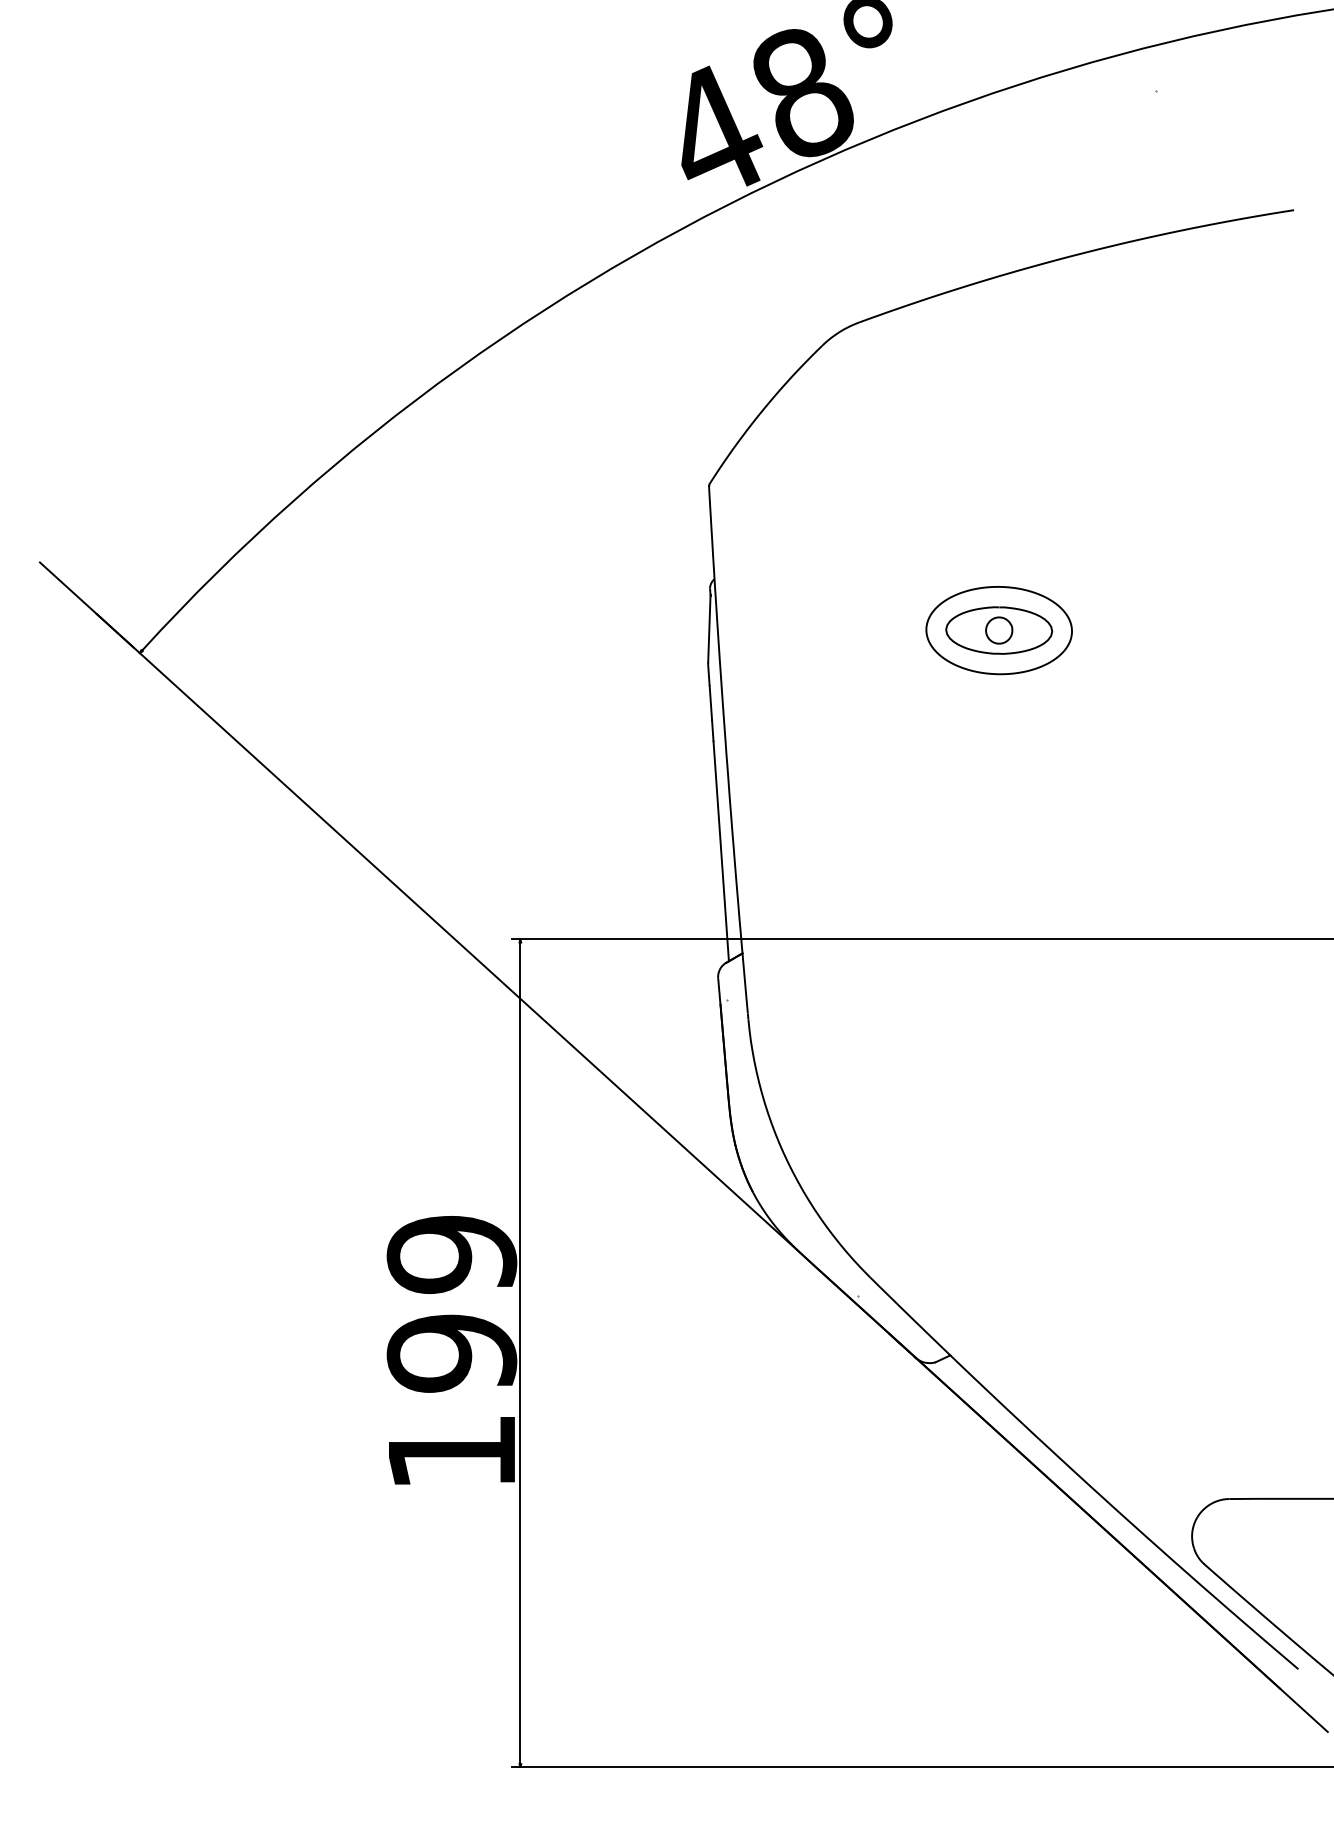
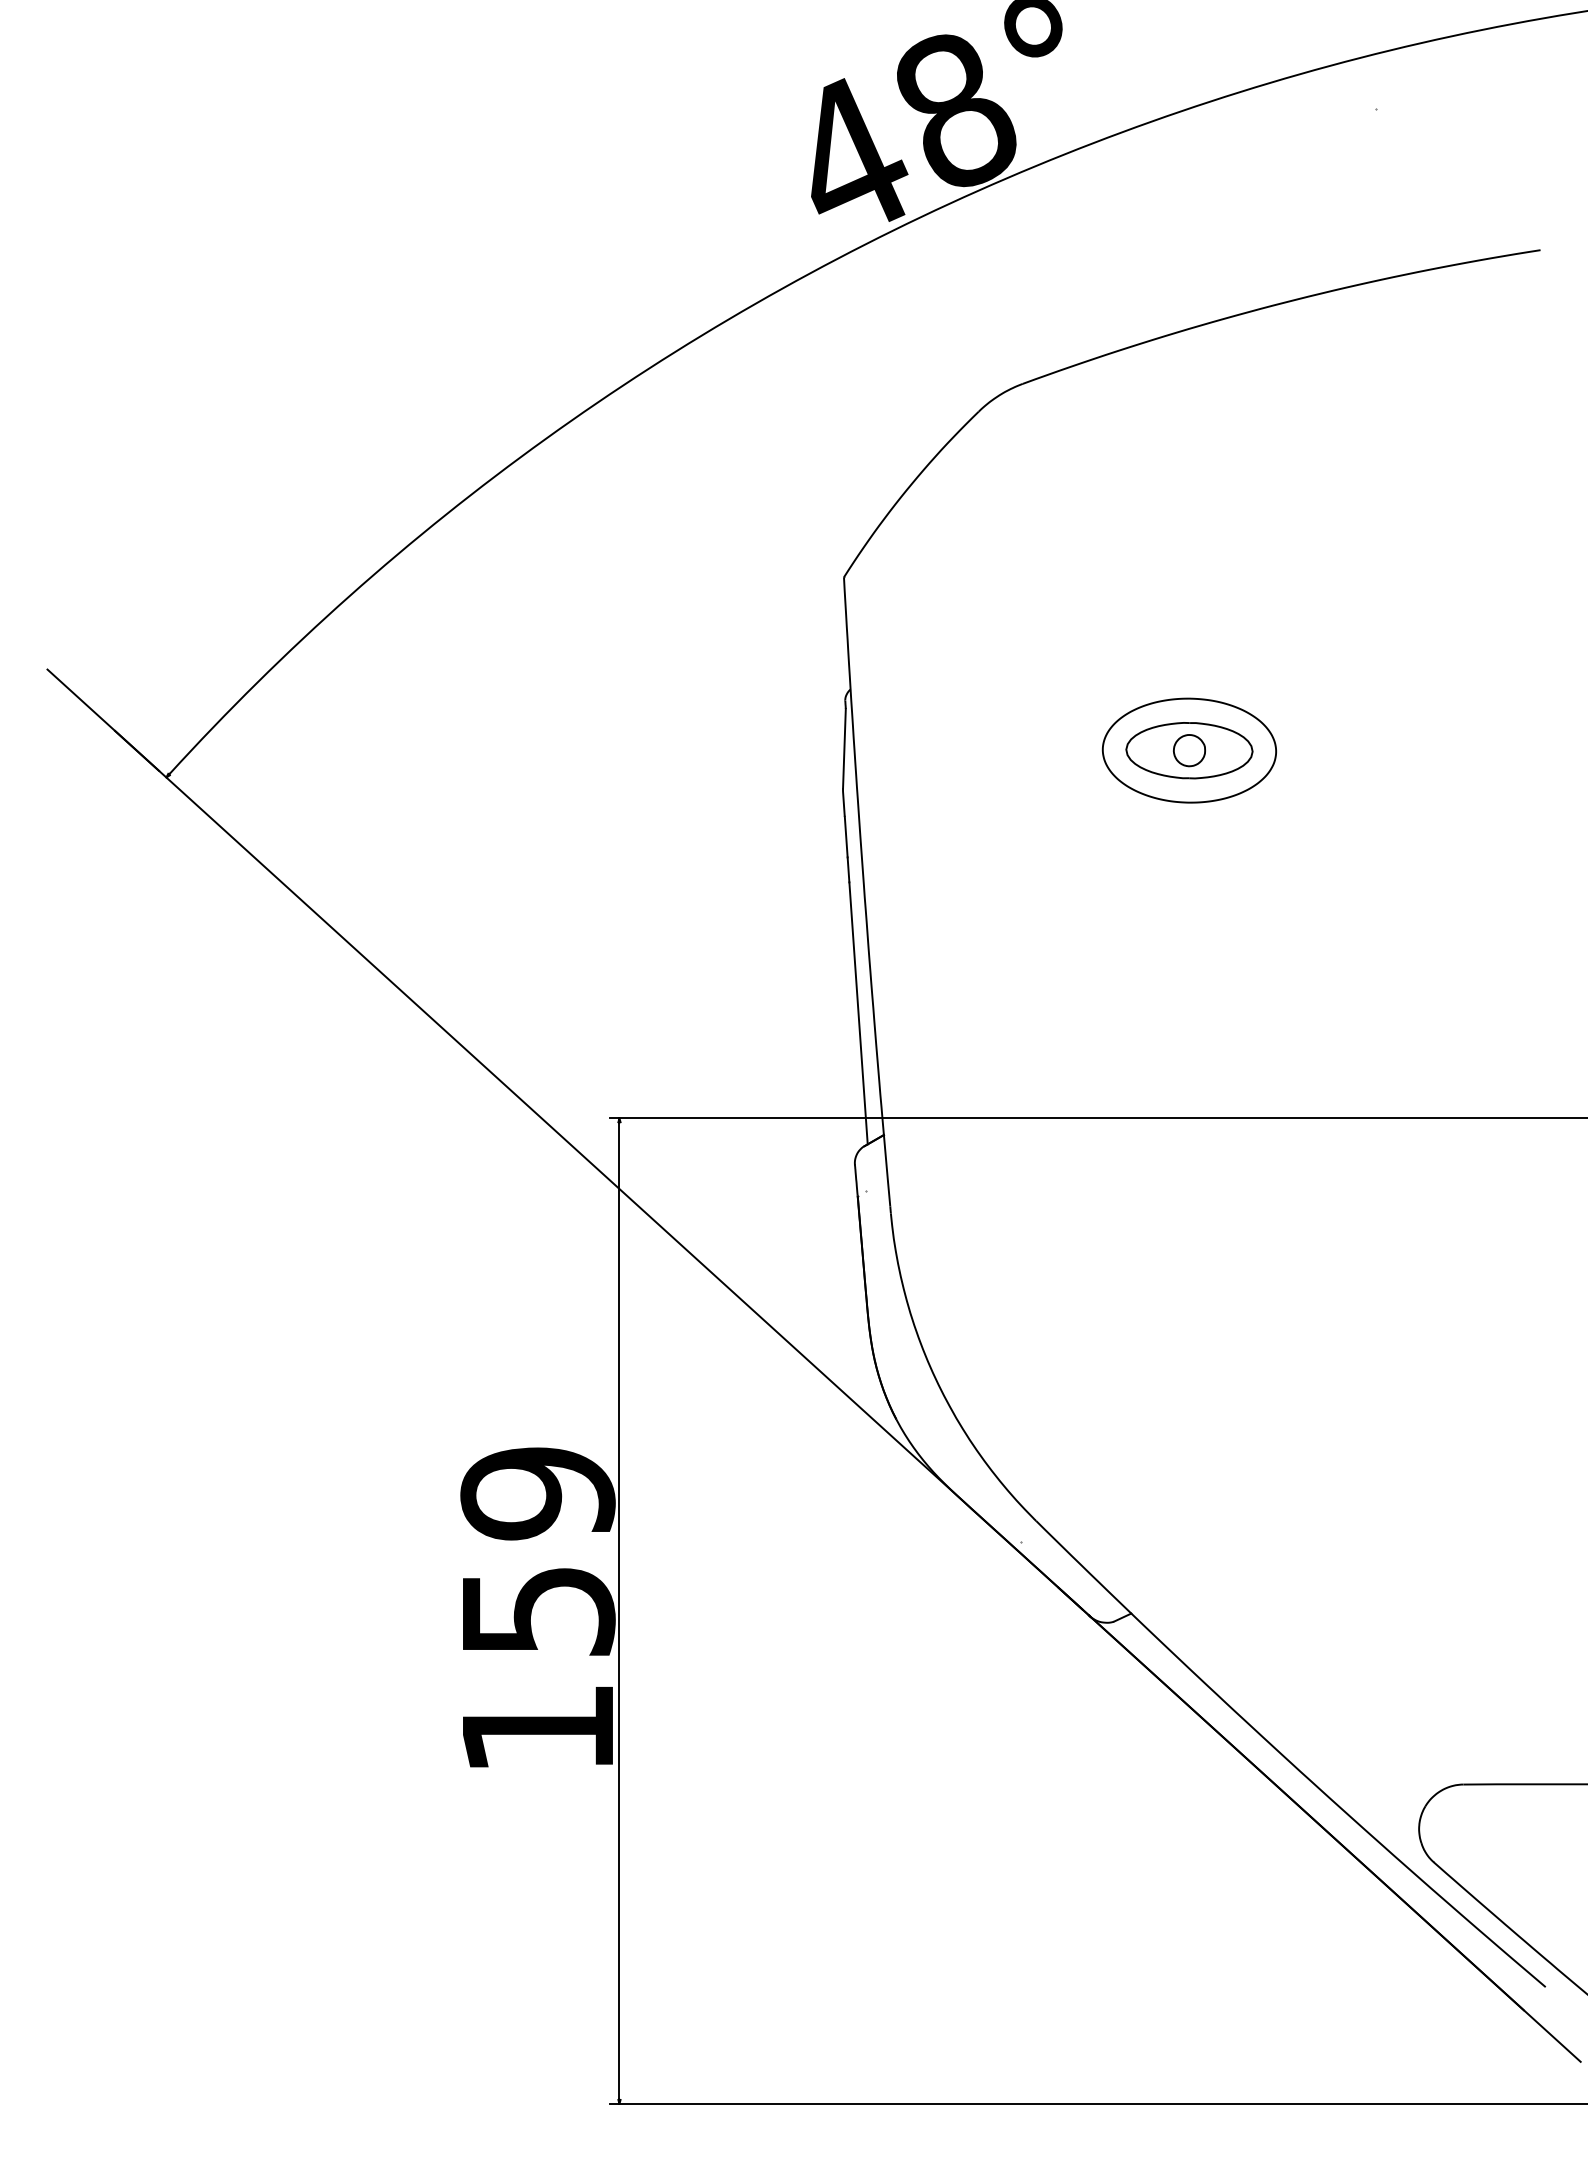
text: (451, 1353) -> (537, 1611), 199 -> 159

